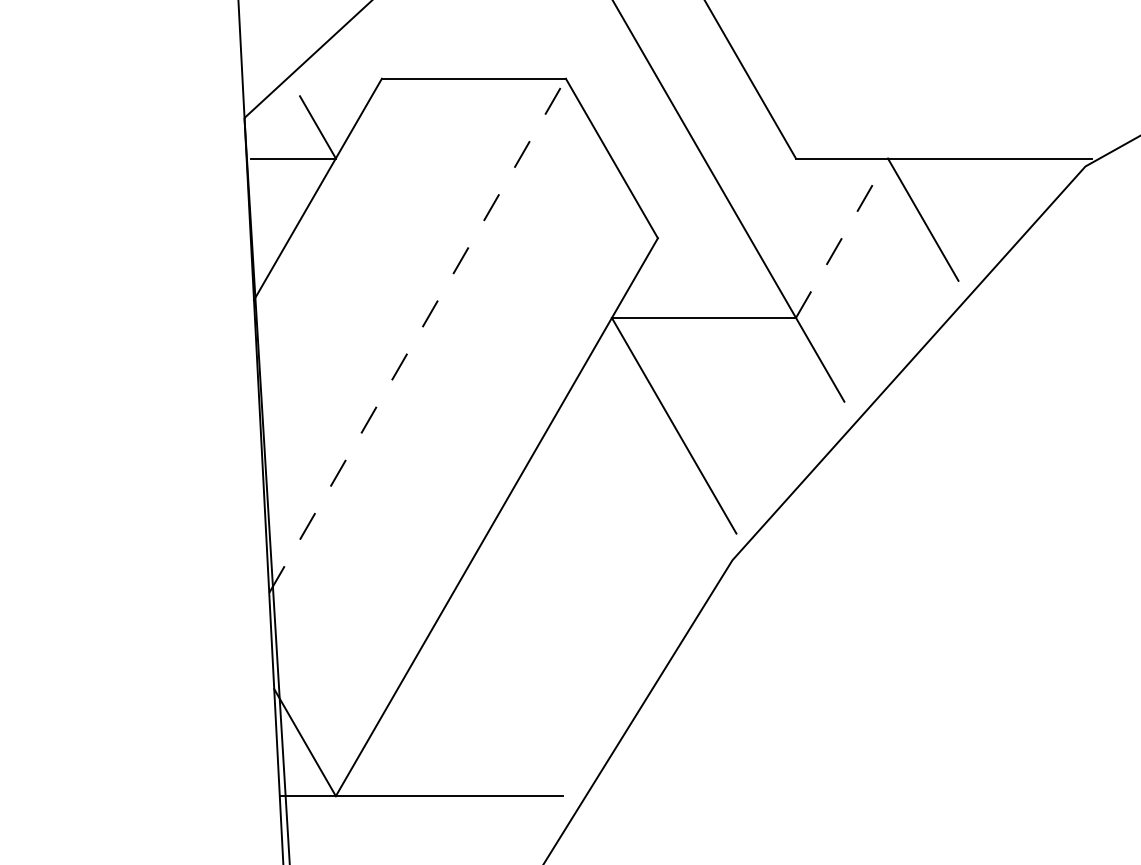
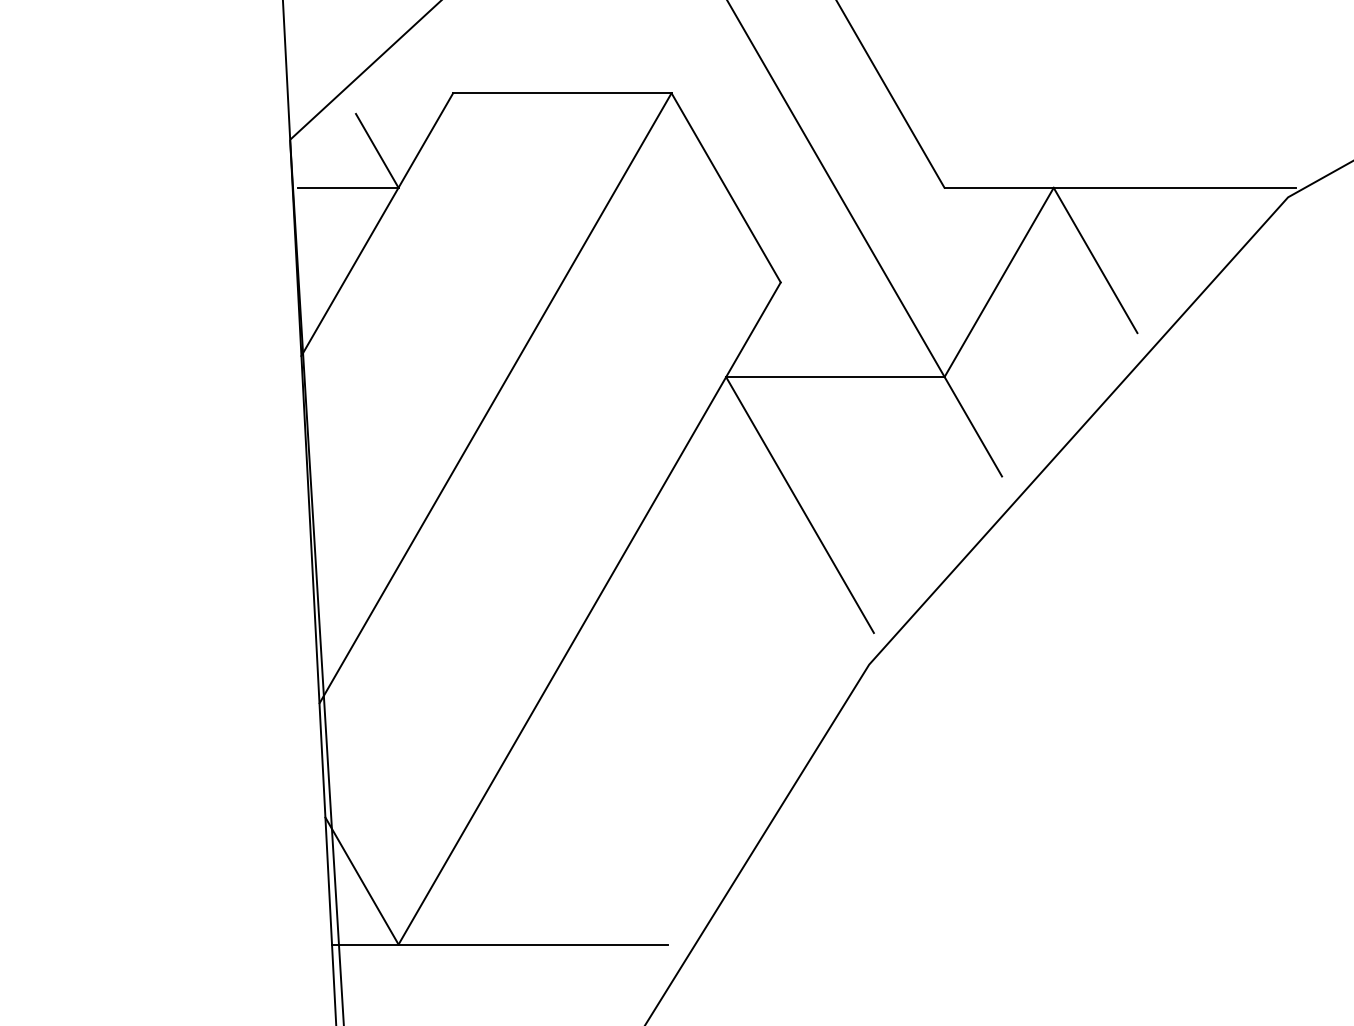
line: (842, 237) -> (999, 281), dashed -> solid
line: (417, 335) -> (495, 397), dashed -> solid

